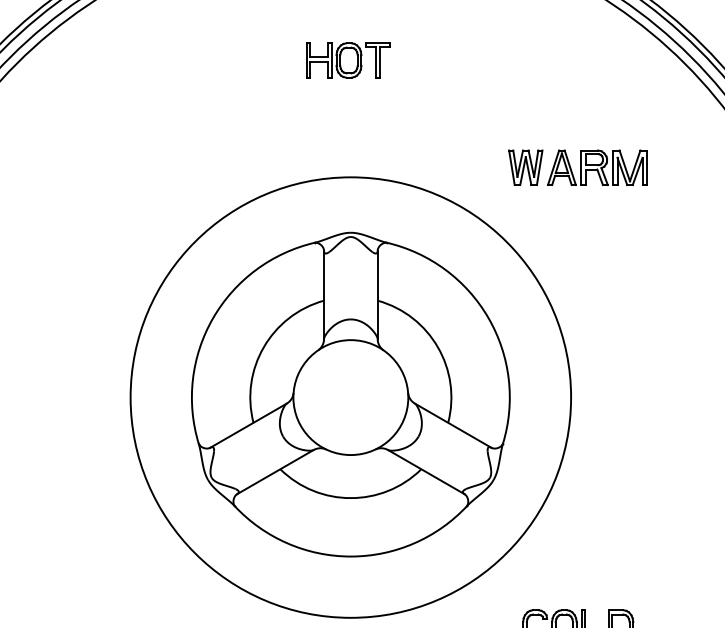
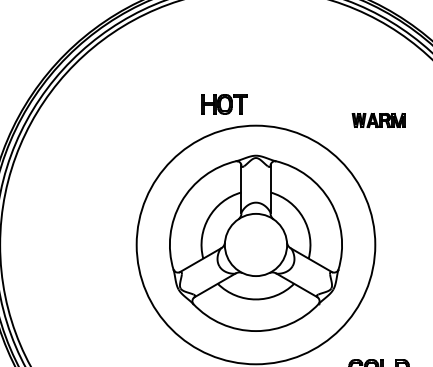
part: (348, 60) -> (224, 104), moved
part: (577, 167) -> (378, 120), size x0.7

